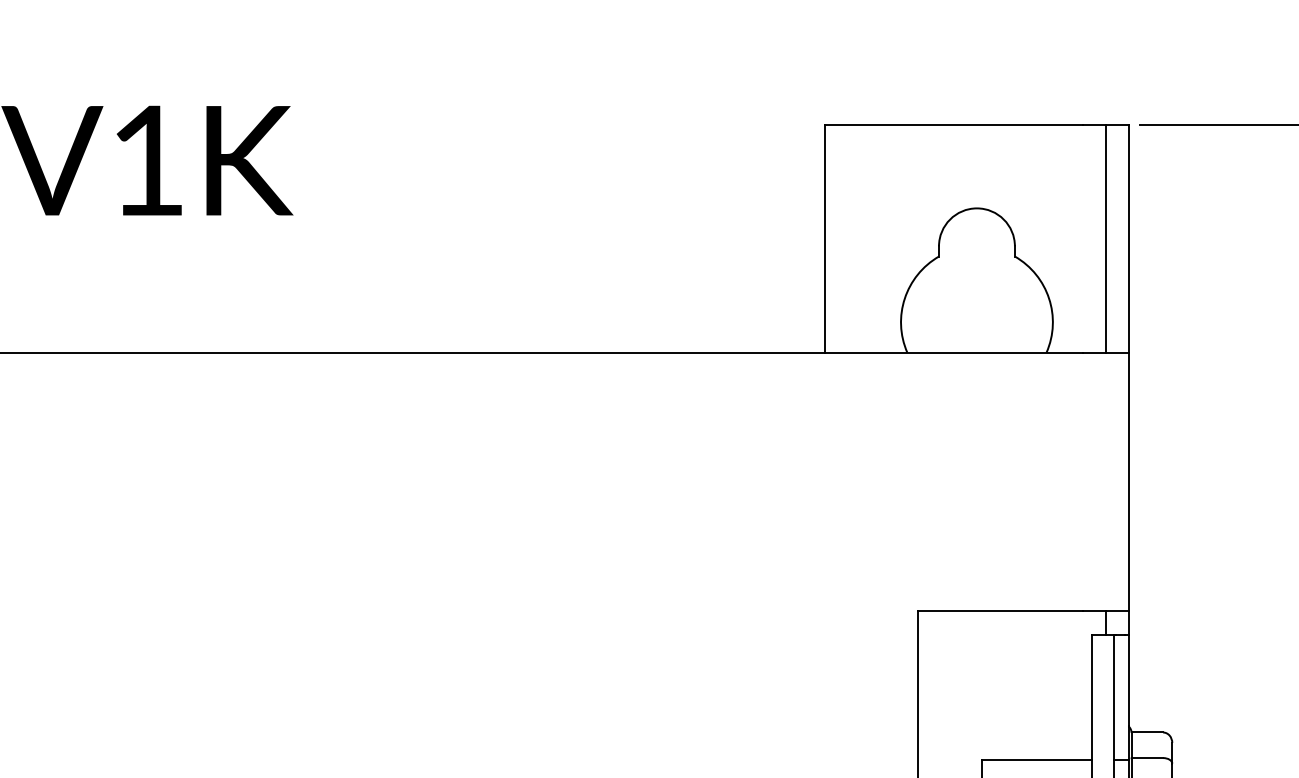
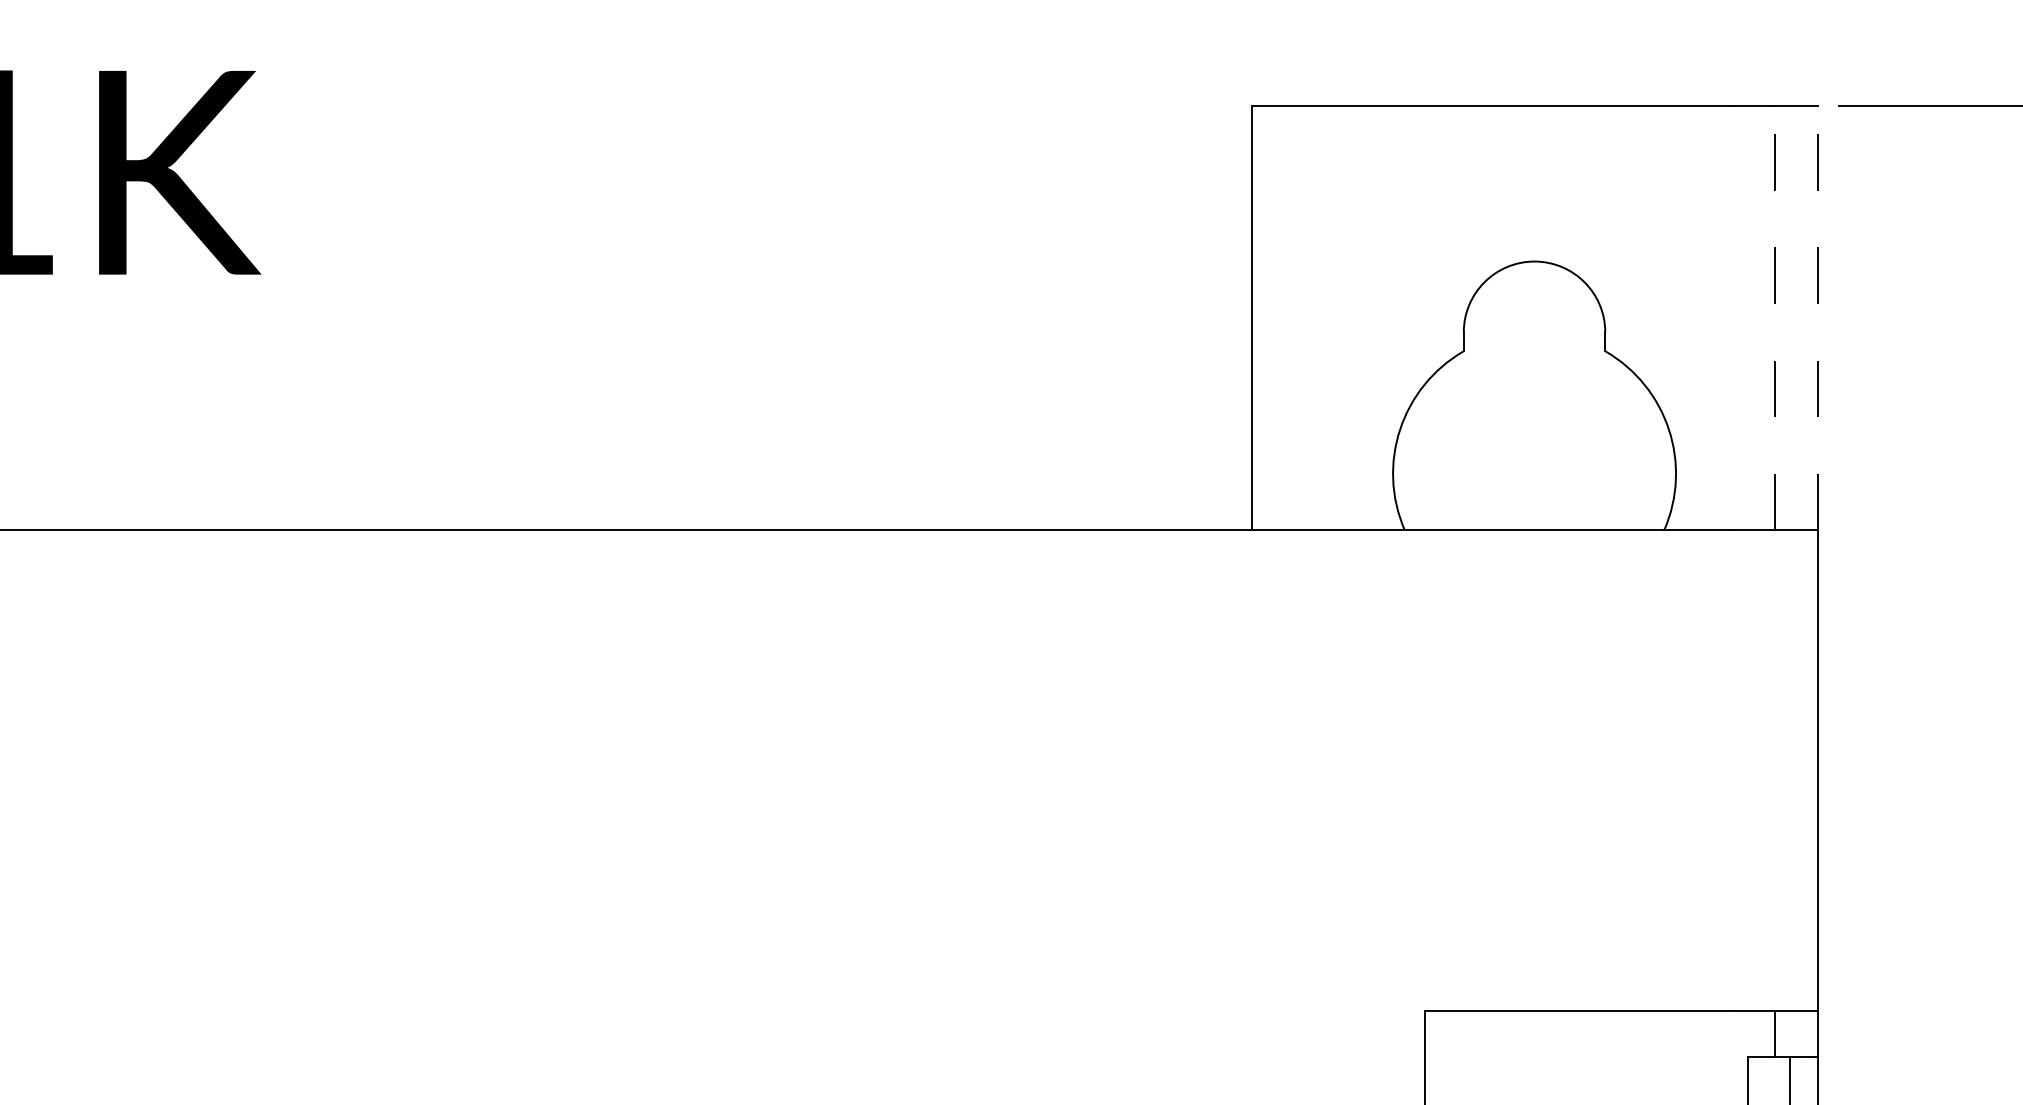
line: (1106, 238) -> (1775, 317), solid -> dashed
line: (1128, 238) -> (1816, 317), solid -> dashed

